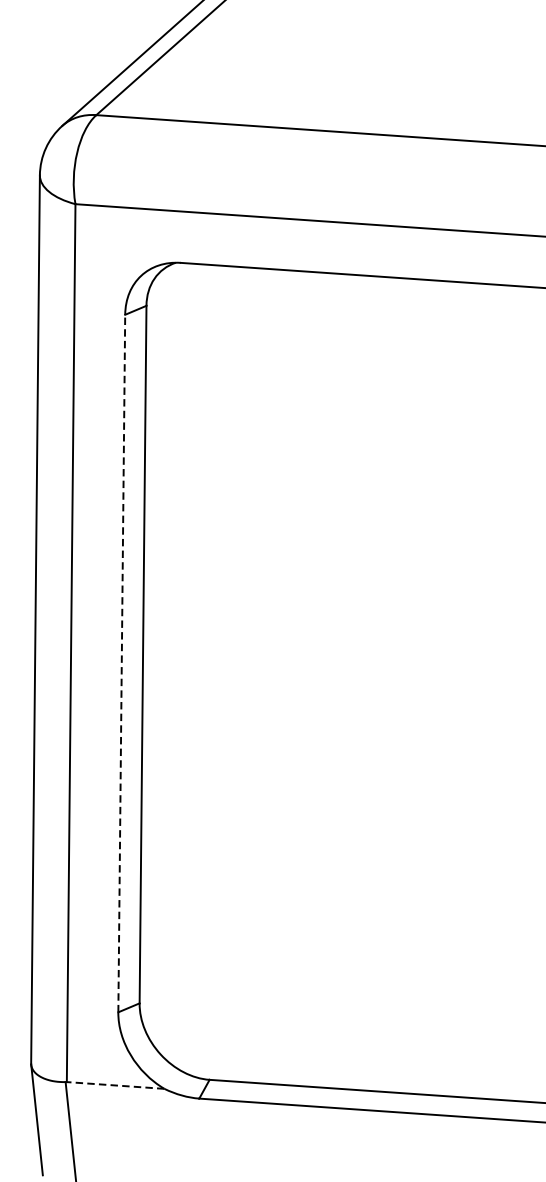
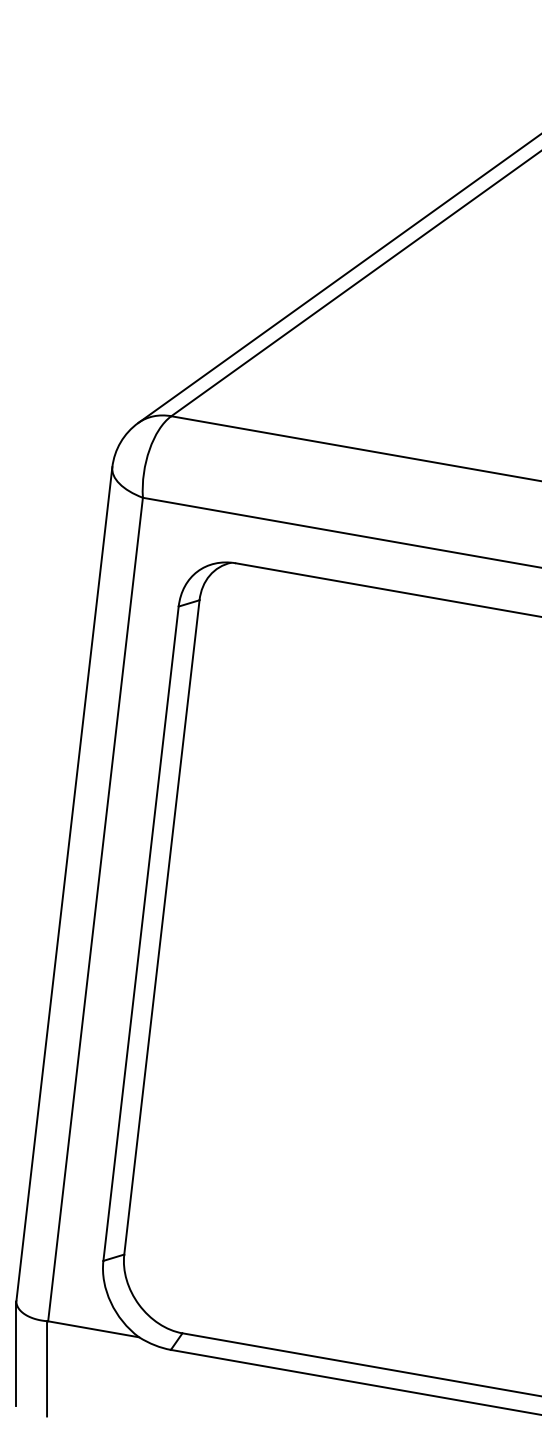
line: (122, 663) -> (141, 933), dashed -> solid
line: (115, 1085) -> (93, 1329), dashed -> solid

